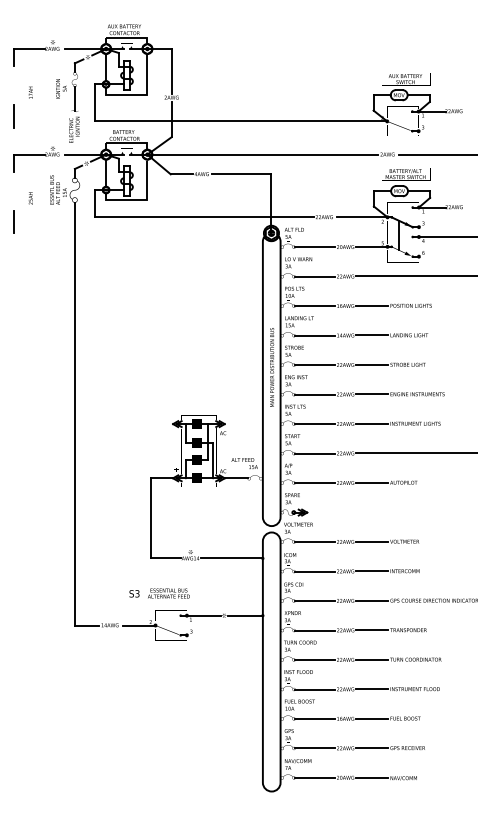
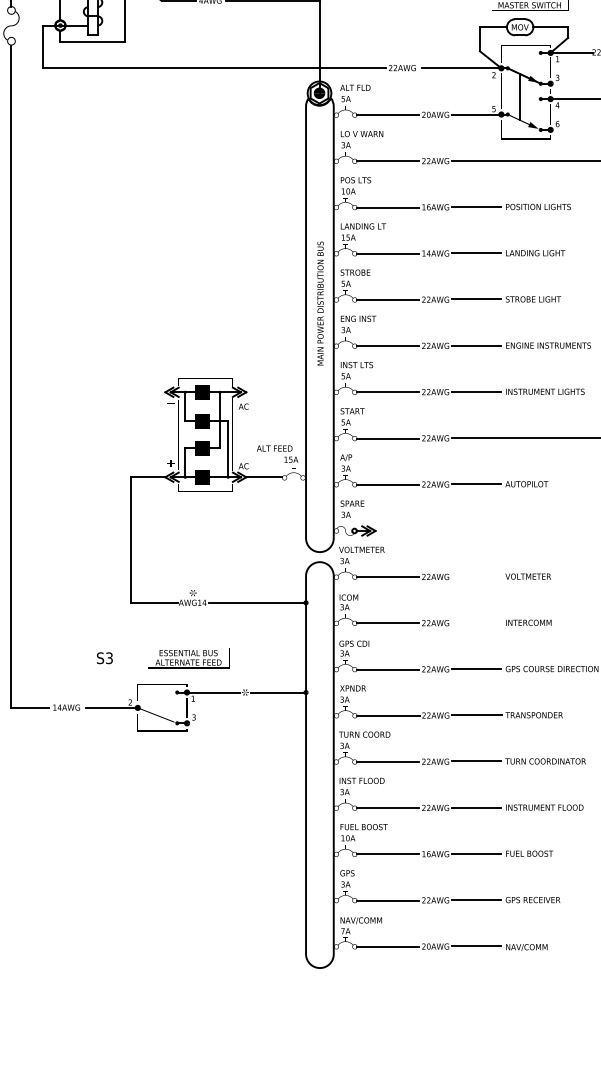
line: (371, 541) -> (476, 576), removed
line: (371, 571) -> (476, 623), removed
text: (168, 593) -> (187, 657), moved

